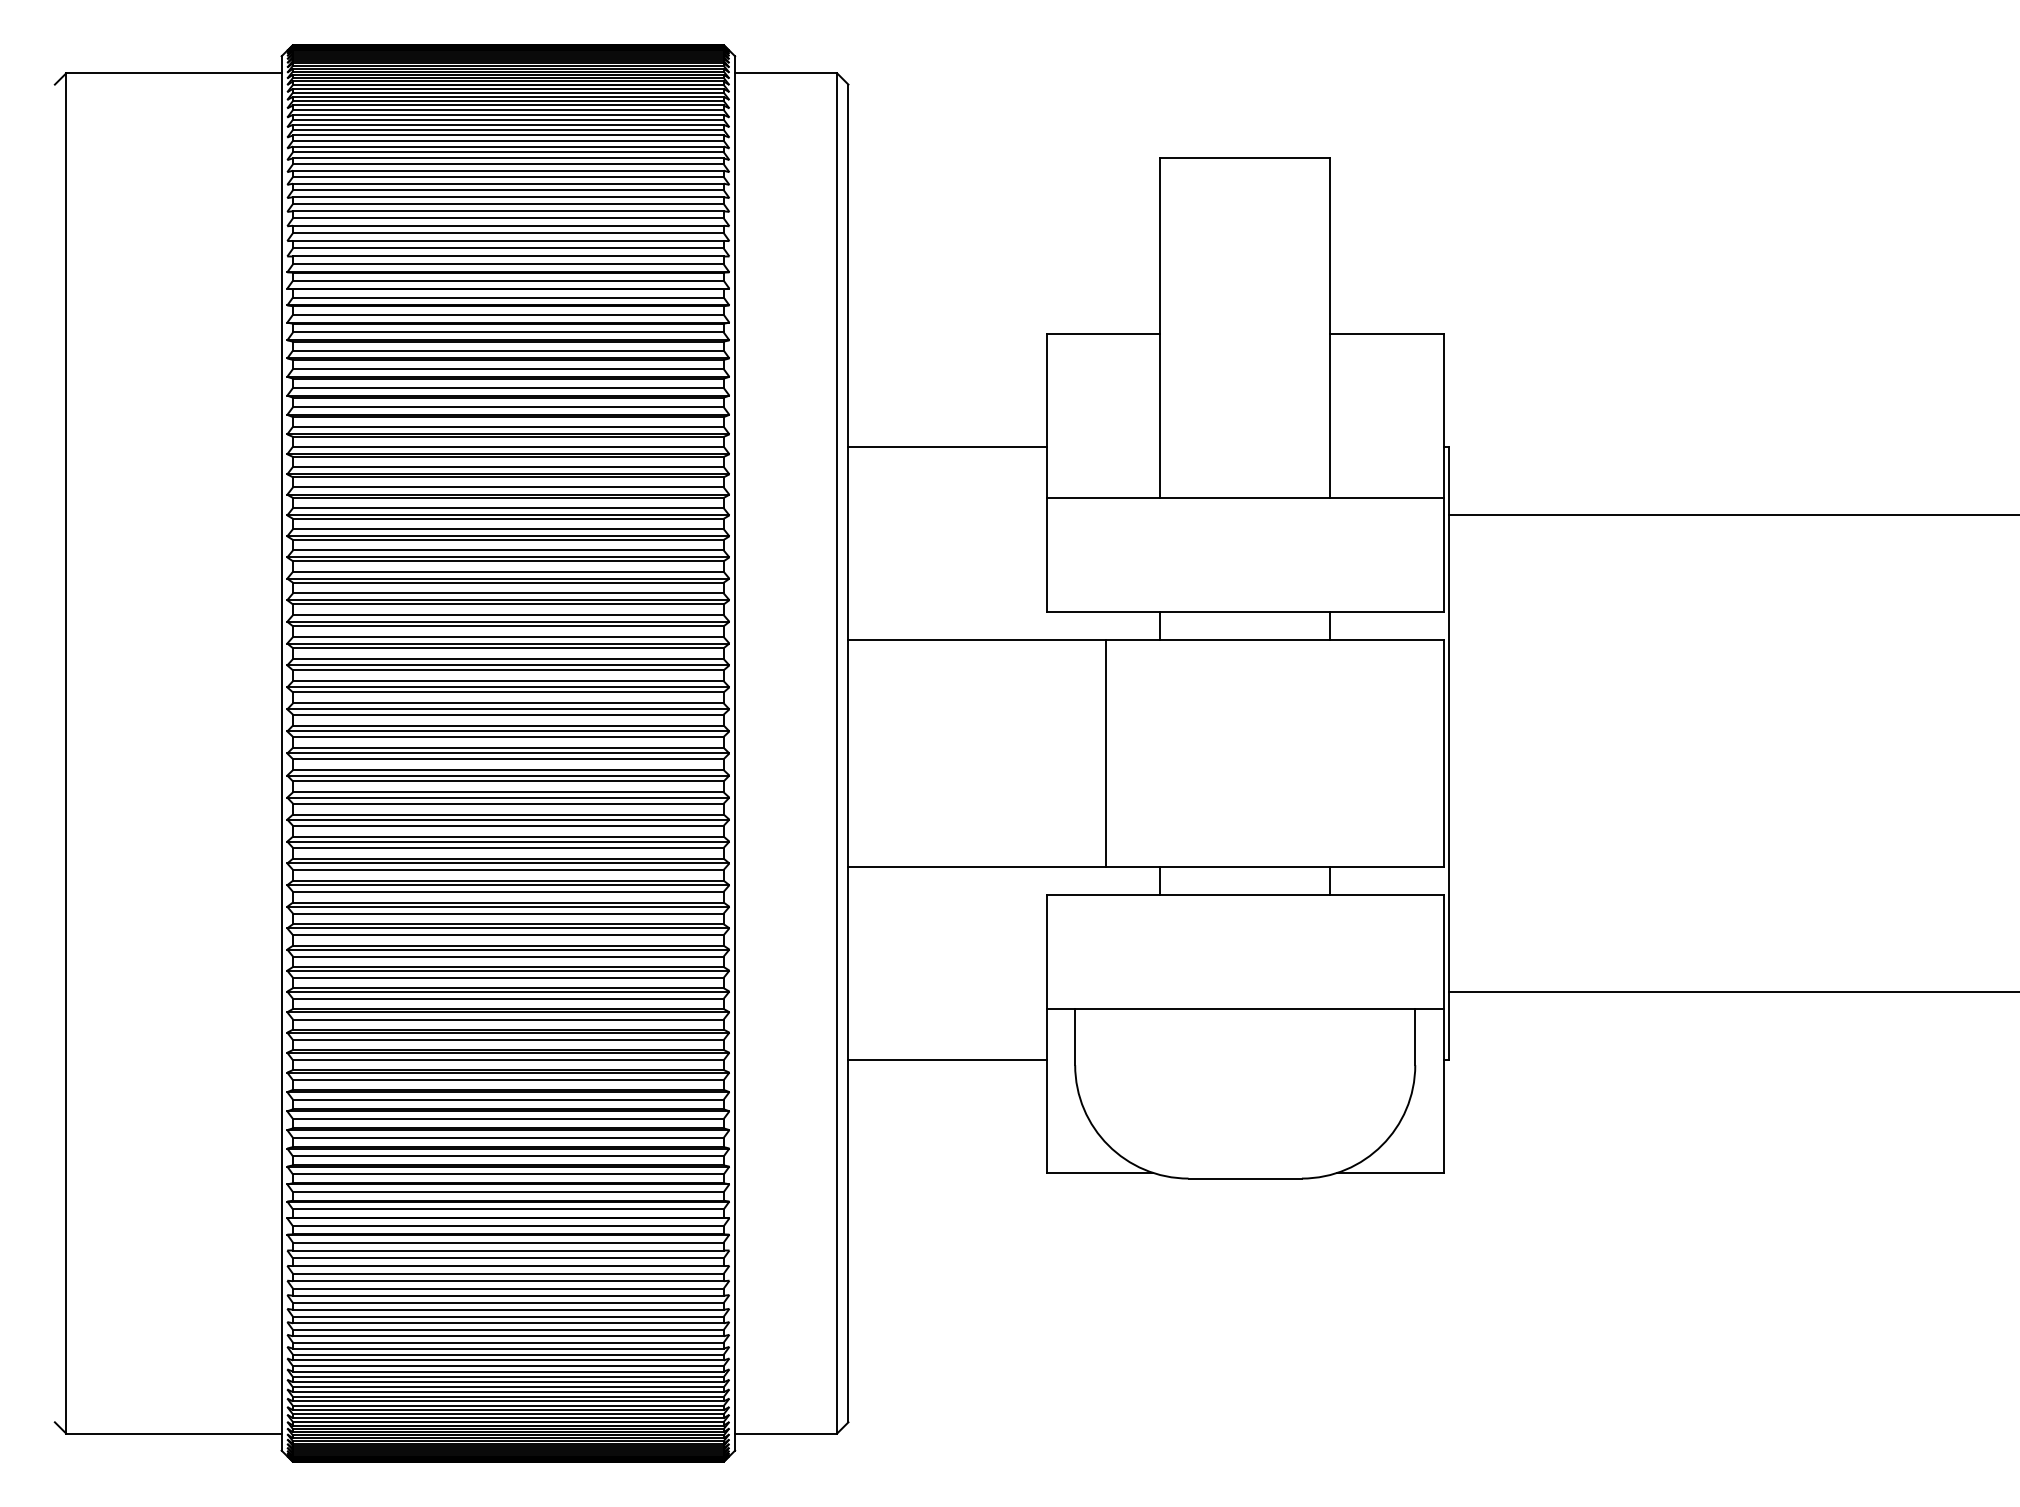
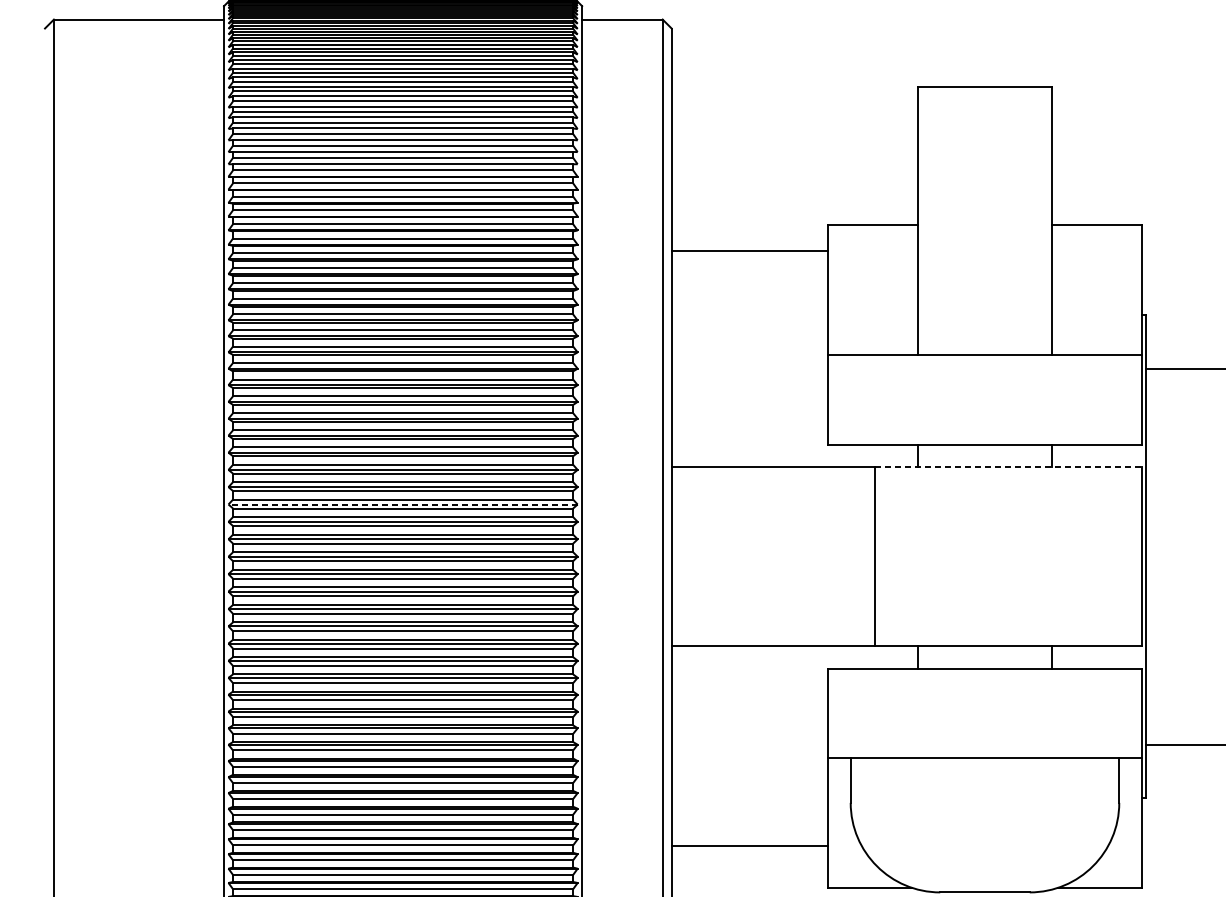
line: (947, 447) -> (749, 251), moved
line: (1275, 640) -> (1008, 467), solid -> dashed
line: (507, 687) -> (402, 504), solid -> dashed
line: (947, 1059) -> (749, 845), moved

